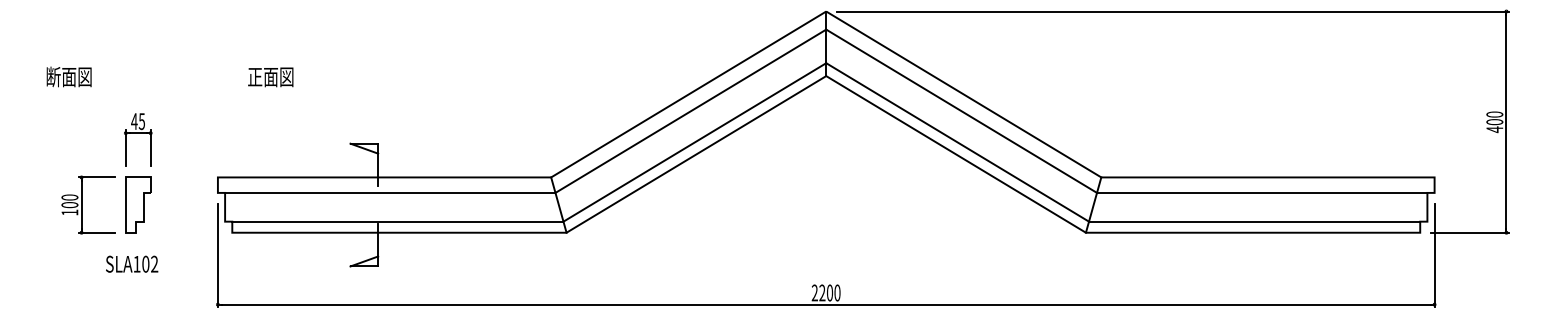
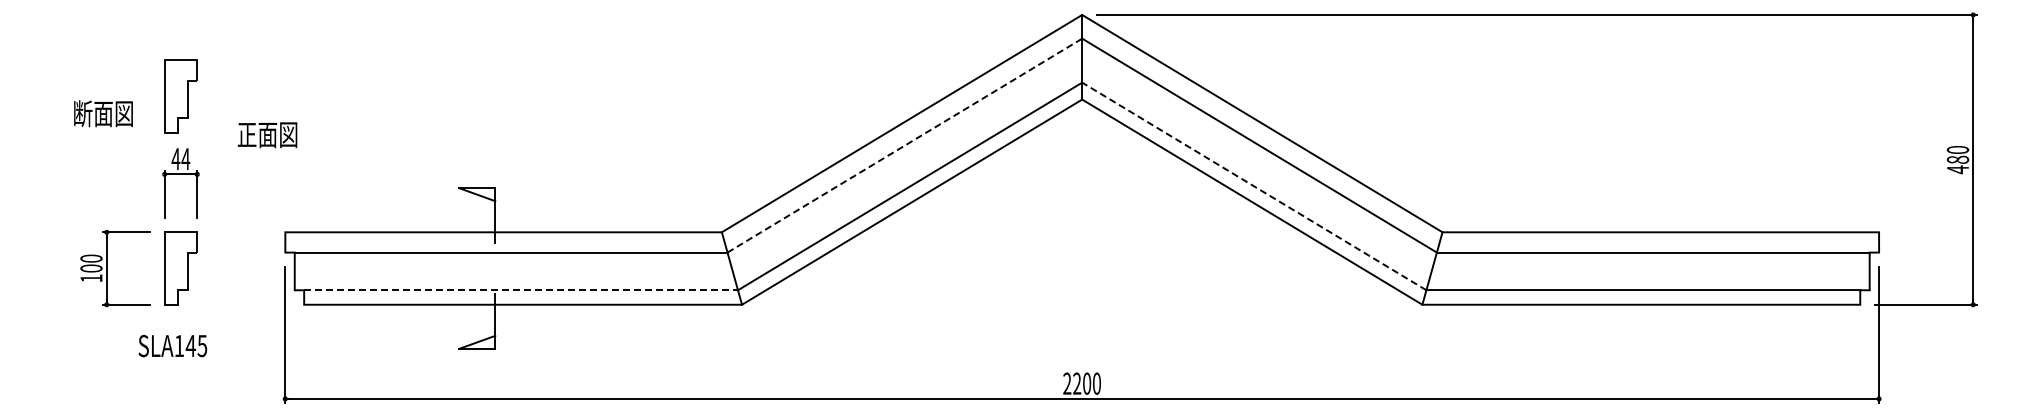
part: (137, 73) -> (180, 96), added
text: (69, 76) -> (103, 113), moved
text: (270, 77) -> (267, 135), moved
line: (691, 111) -> (905, 145), solid -> dashed
text: (141, 121) -> (185, 159), 45 -> 44
text: (1494, 121) -> (1957, 159), 400 -> 480
line: (957, 142) -> (1254, 186), solid -> dashed
line: (398, 221) -> (521, 290), solid -> dashed
text: (150, 263) -> (196, 345), SLA102 -> SLA145

